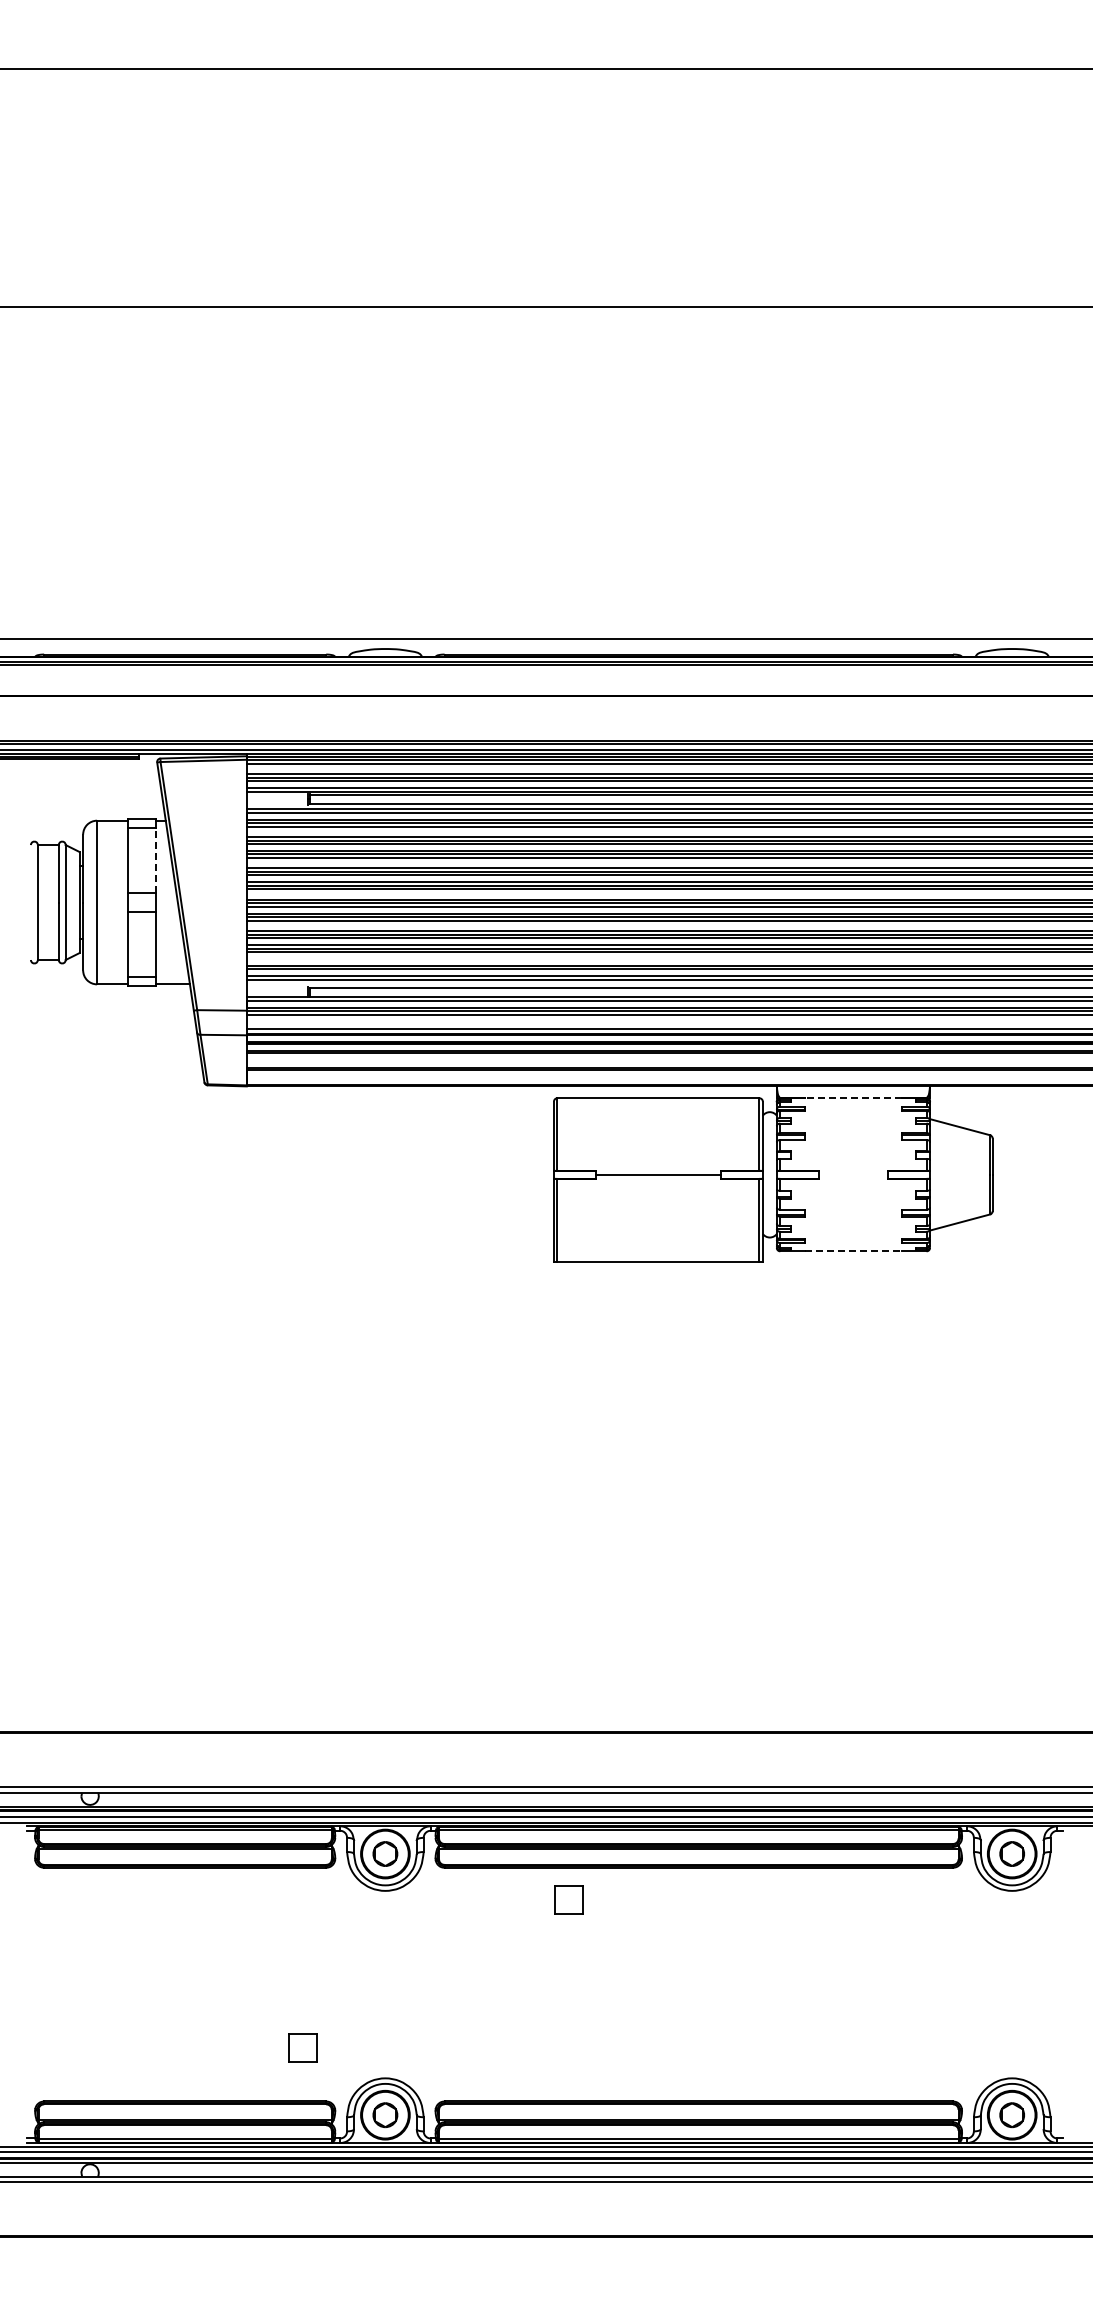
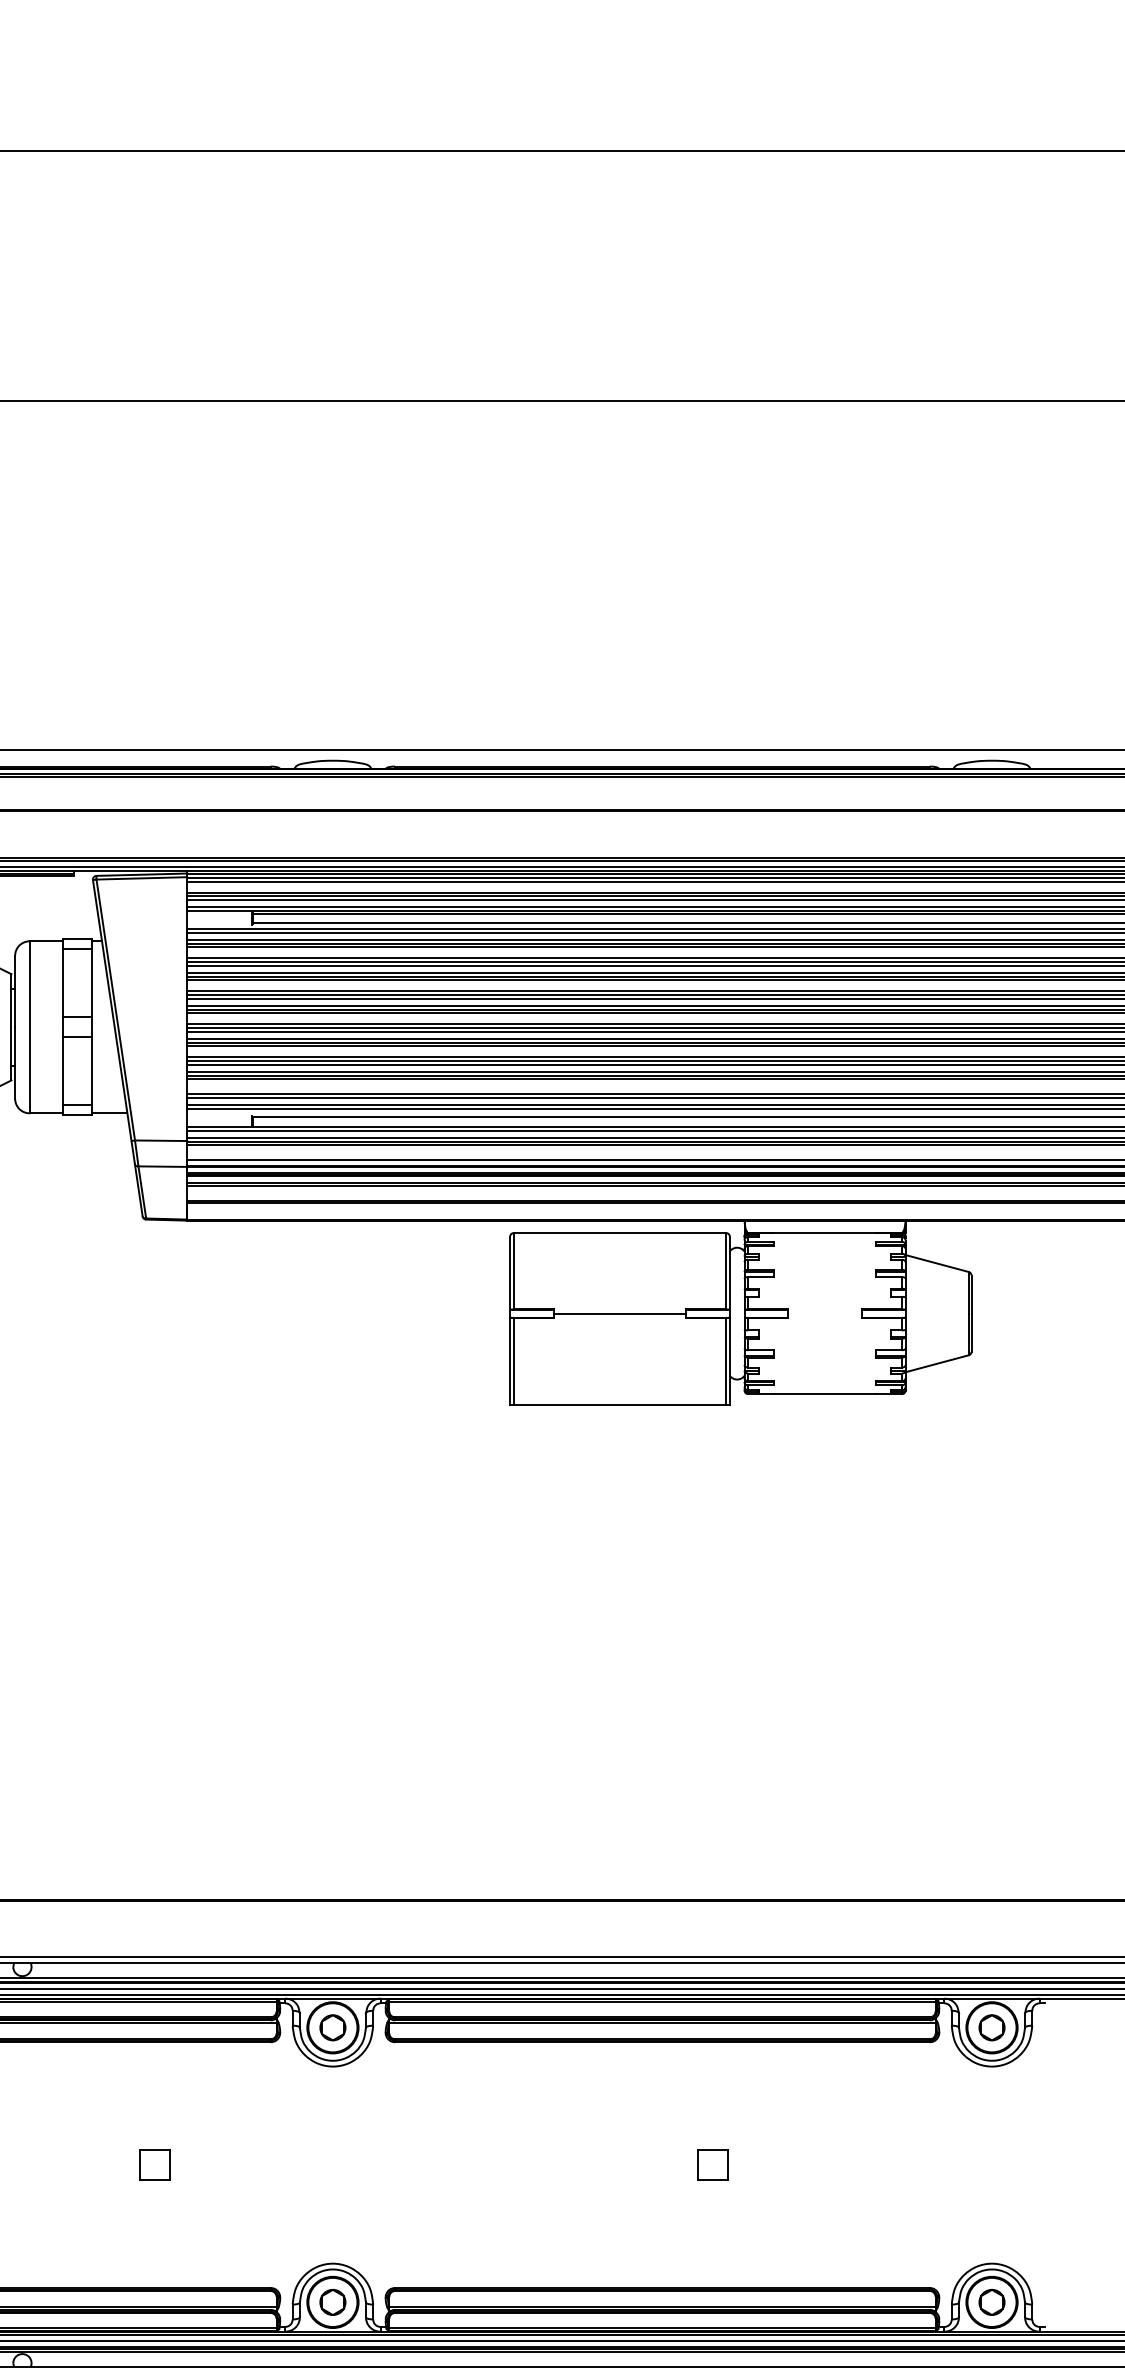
line: (156, 860) -> (92, 983), dashed -> solid
line: (853, 1098) -> (825, 1233), dashed -> solid
line: (853, 1251) -> (825, 1394), dashed -> solid
part: (568, 1899) -> (712, 2164), moved
part: (302, 2047) -> (154, 2164), moved

